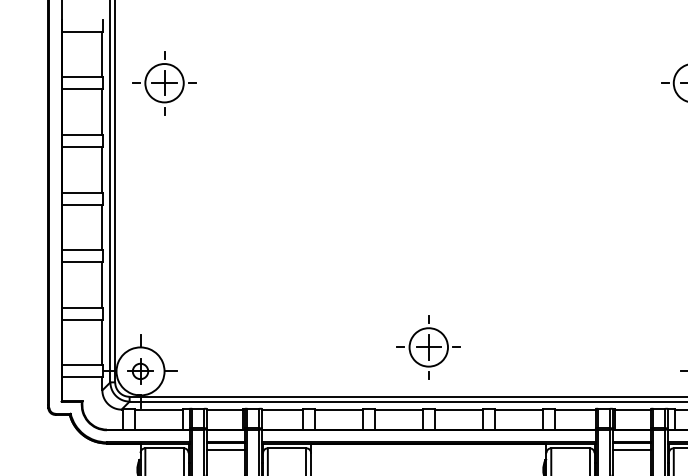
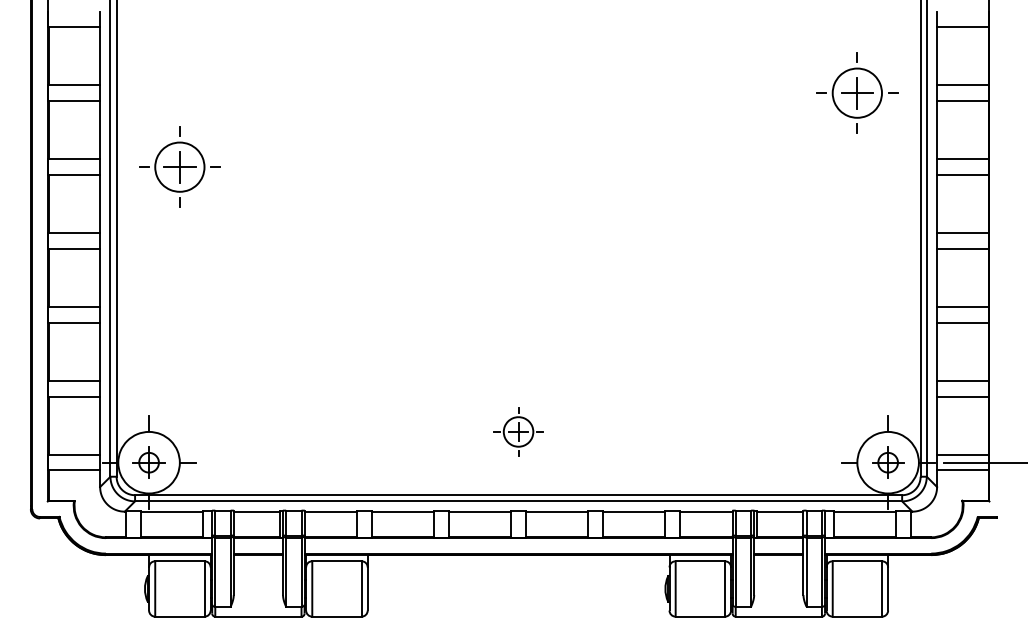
part: (164, 82) -> (179, 166), moved
part: (428, 347) -> (518, 431), size x0.6
line: (225, 449) -> (258, 562), removed
line: (631, 449) -> (778, 562), removed

